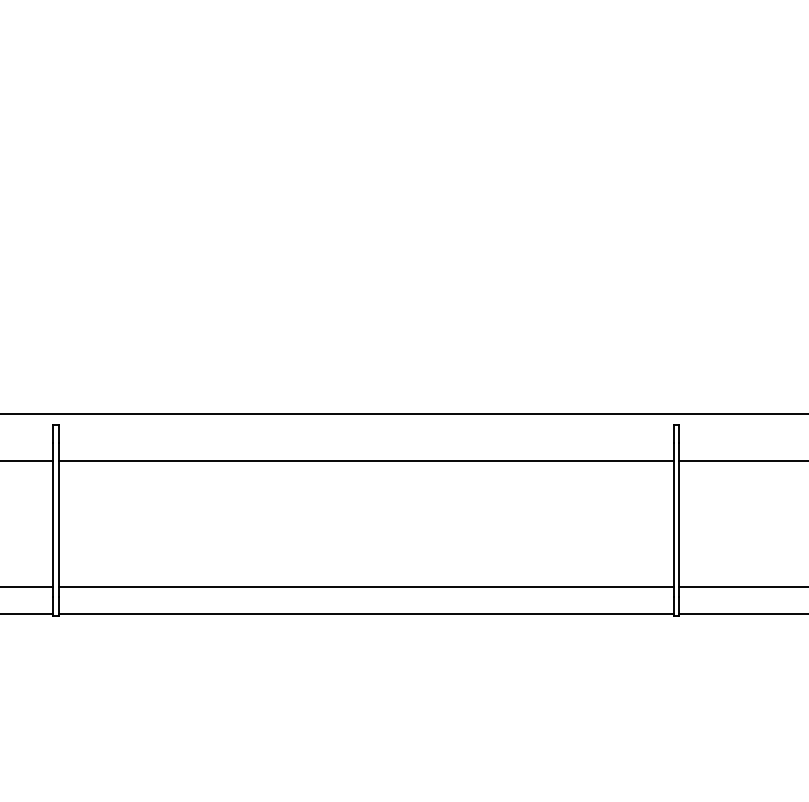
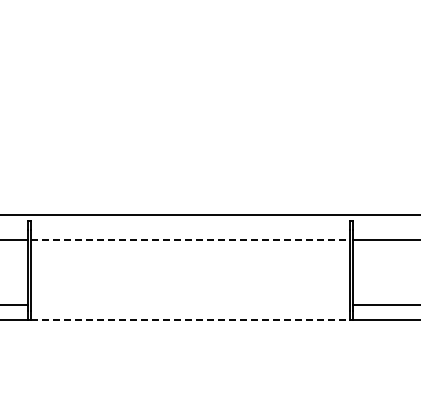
line: (366, 460) -> (190, 239), solid -> dashed
line: (366, 587) -> (190, 305), removed
line: (366, 614) -> (190, 319), solid -> dashed

